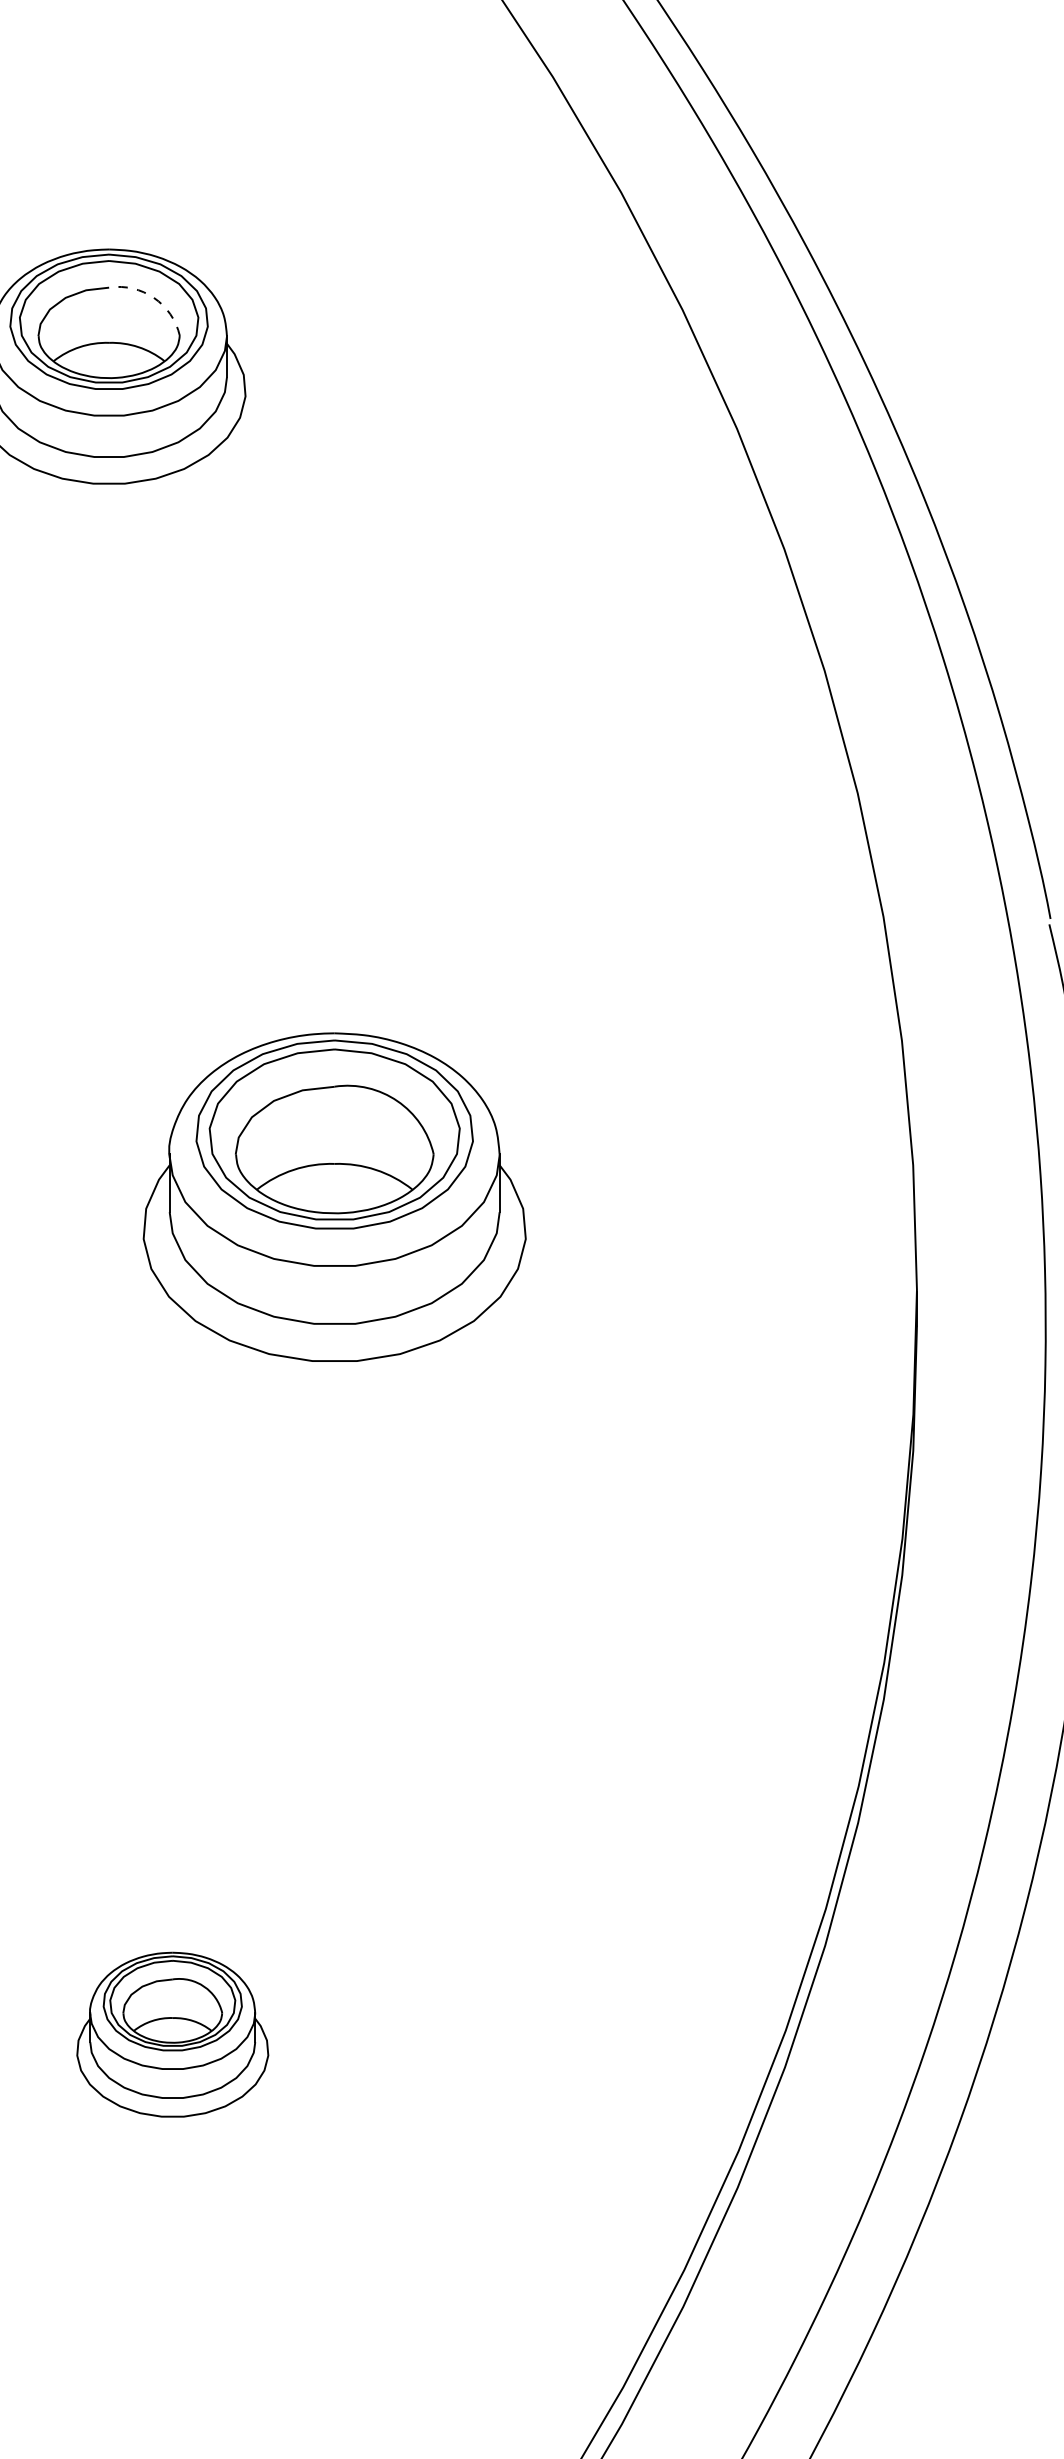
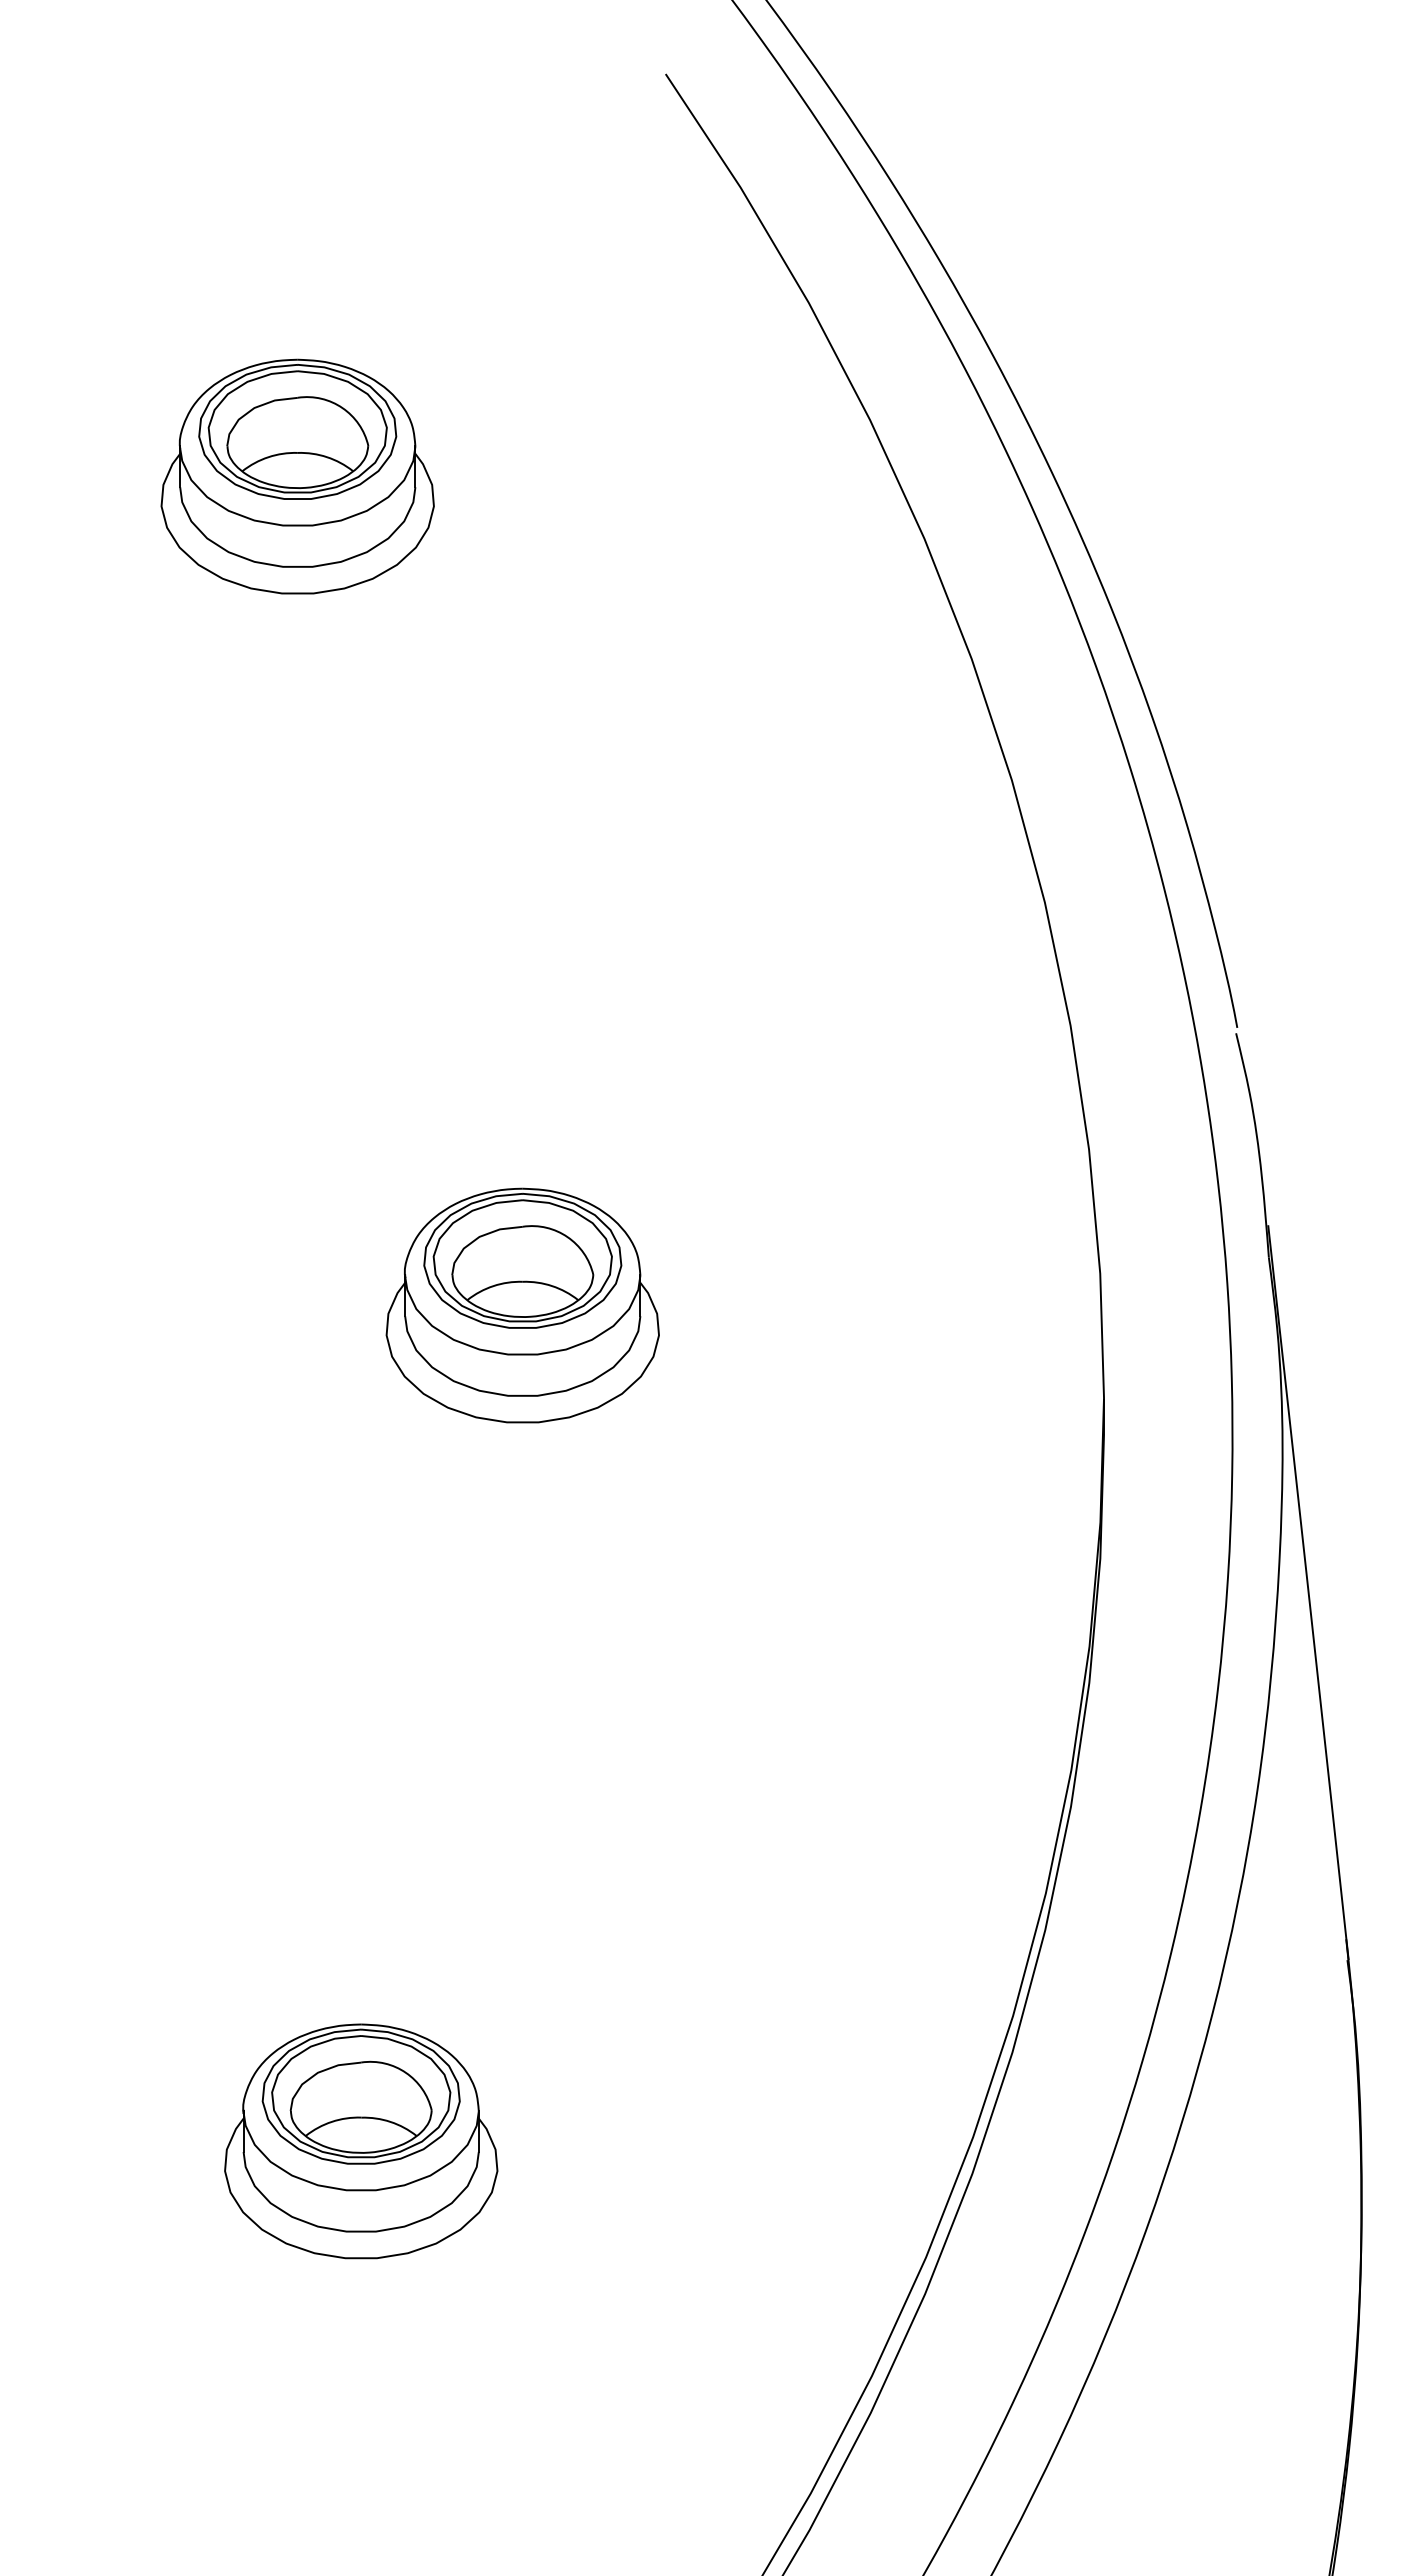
arc: (153, 298) -> (342, 408), dashed -> solid
part: (334, 1197) -> (522, 1305), size x0.71
part: (172, 2034) -> (361, 2141), size x1.43

